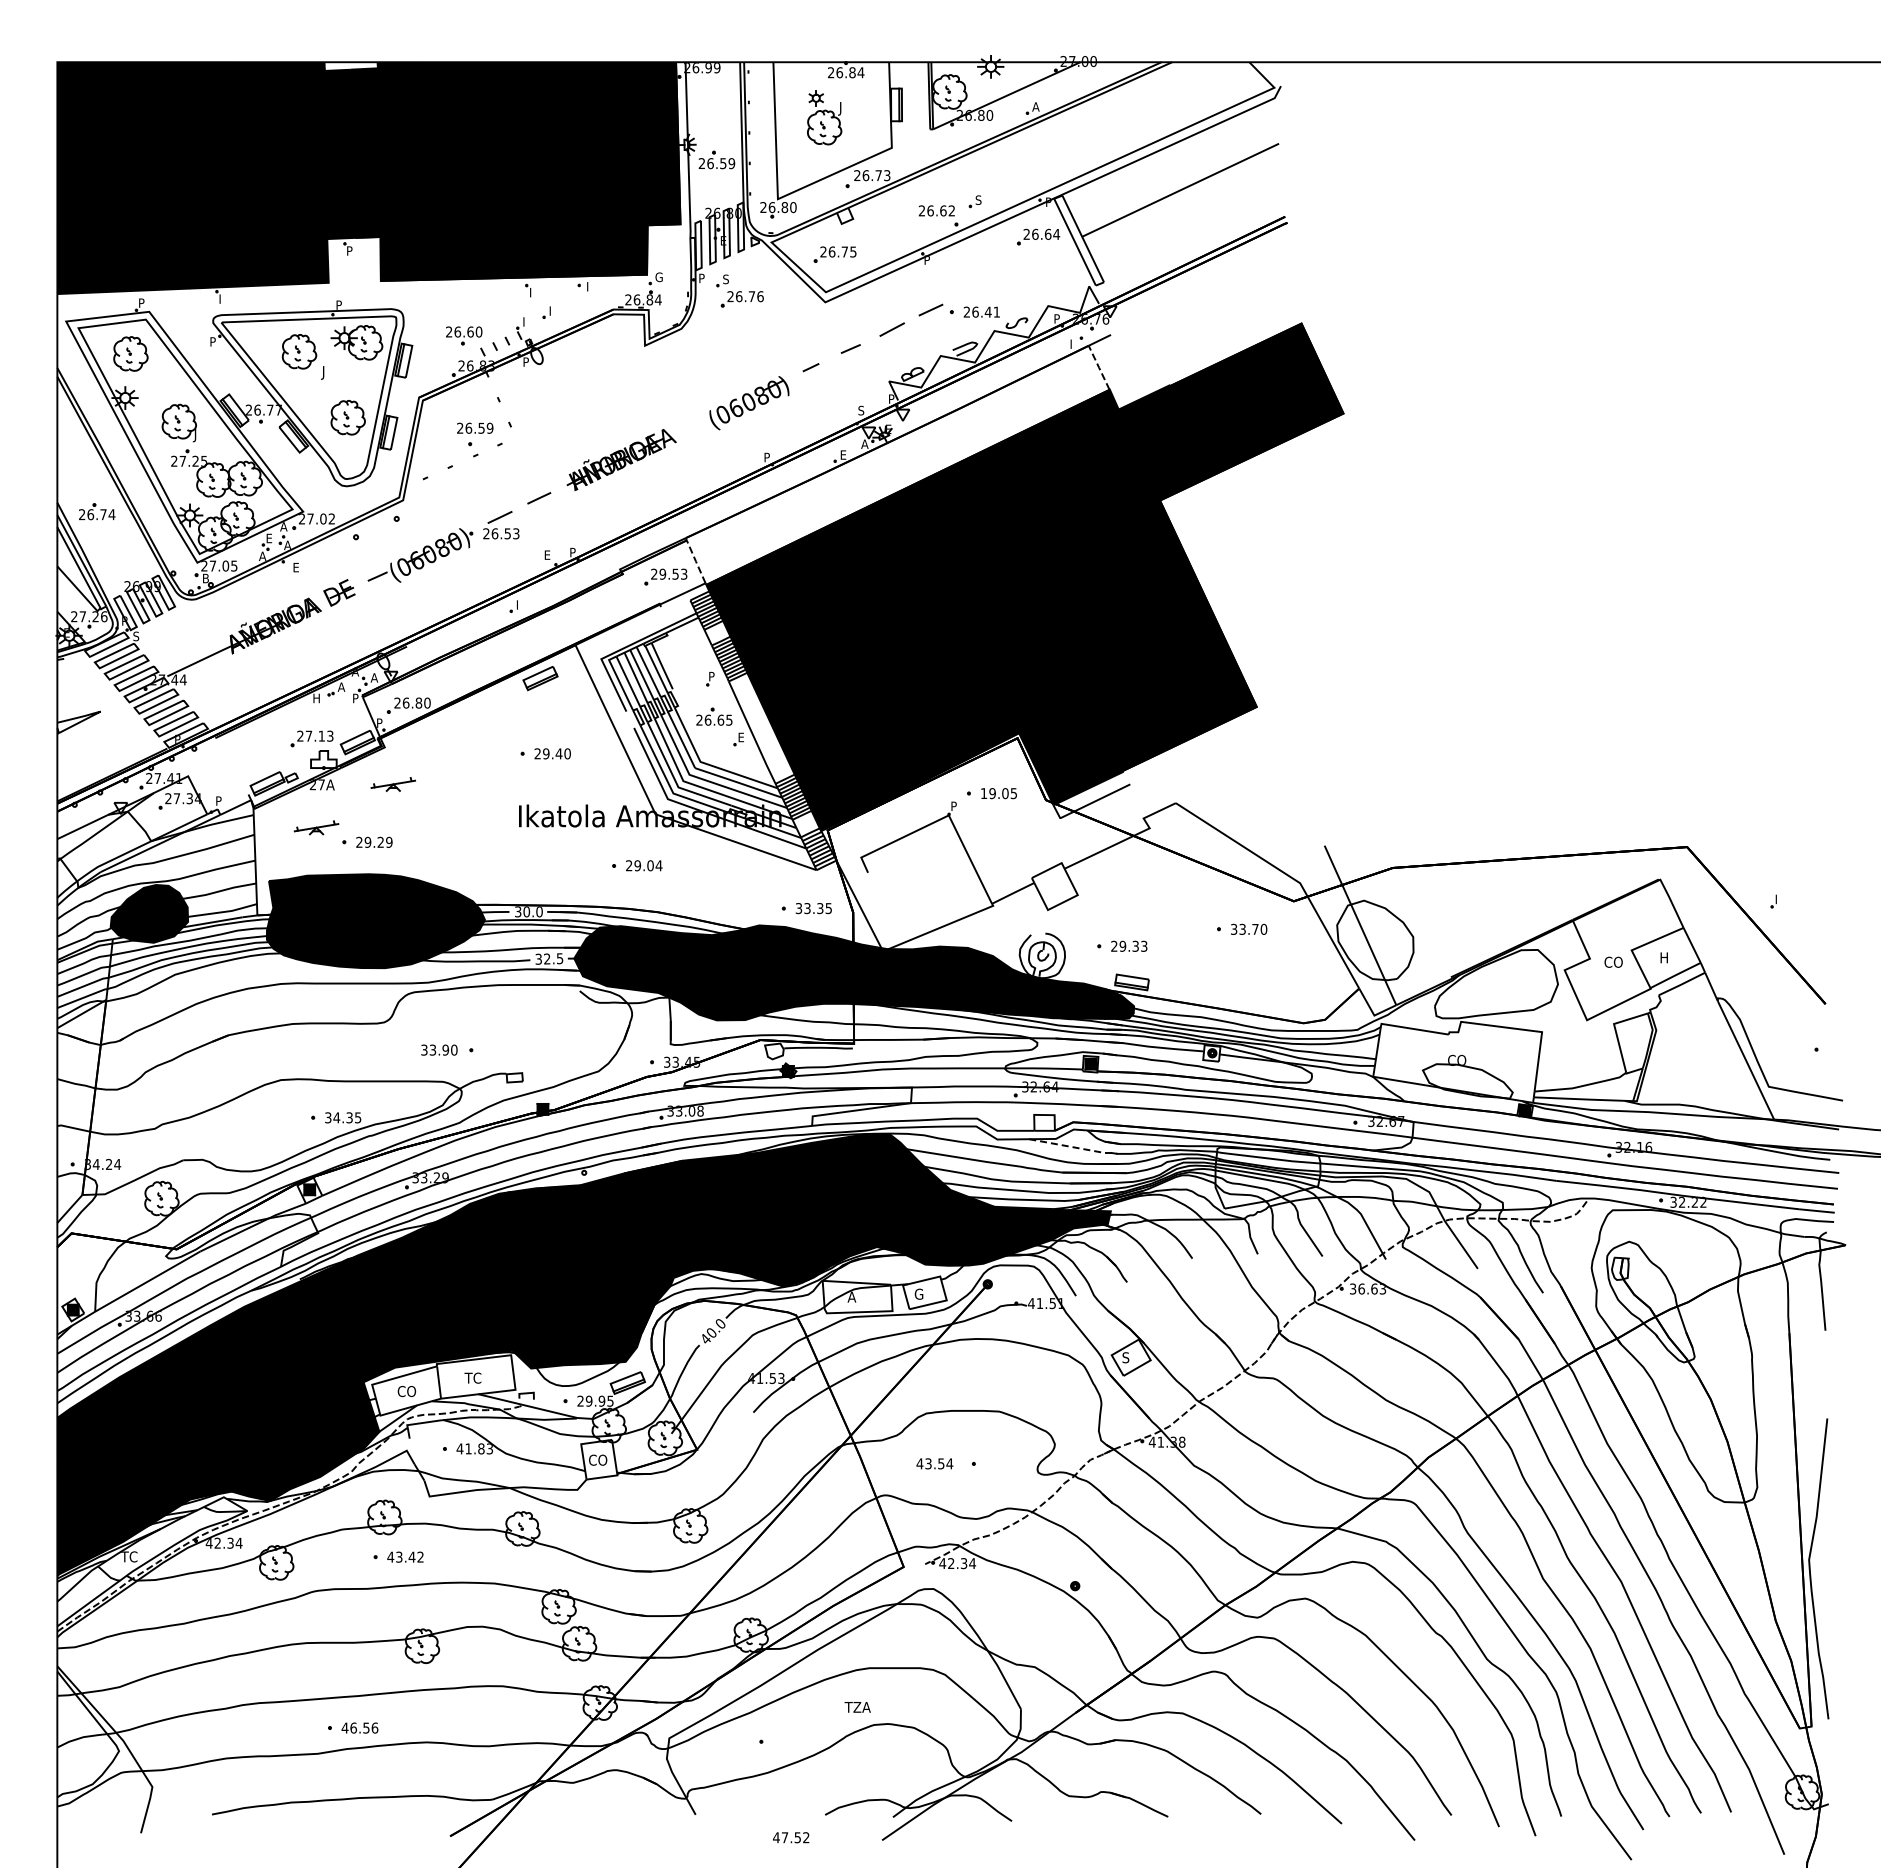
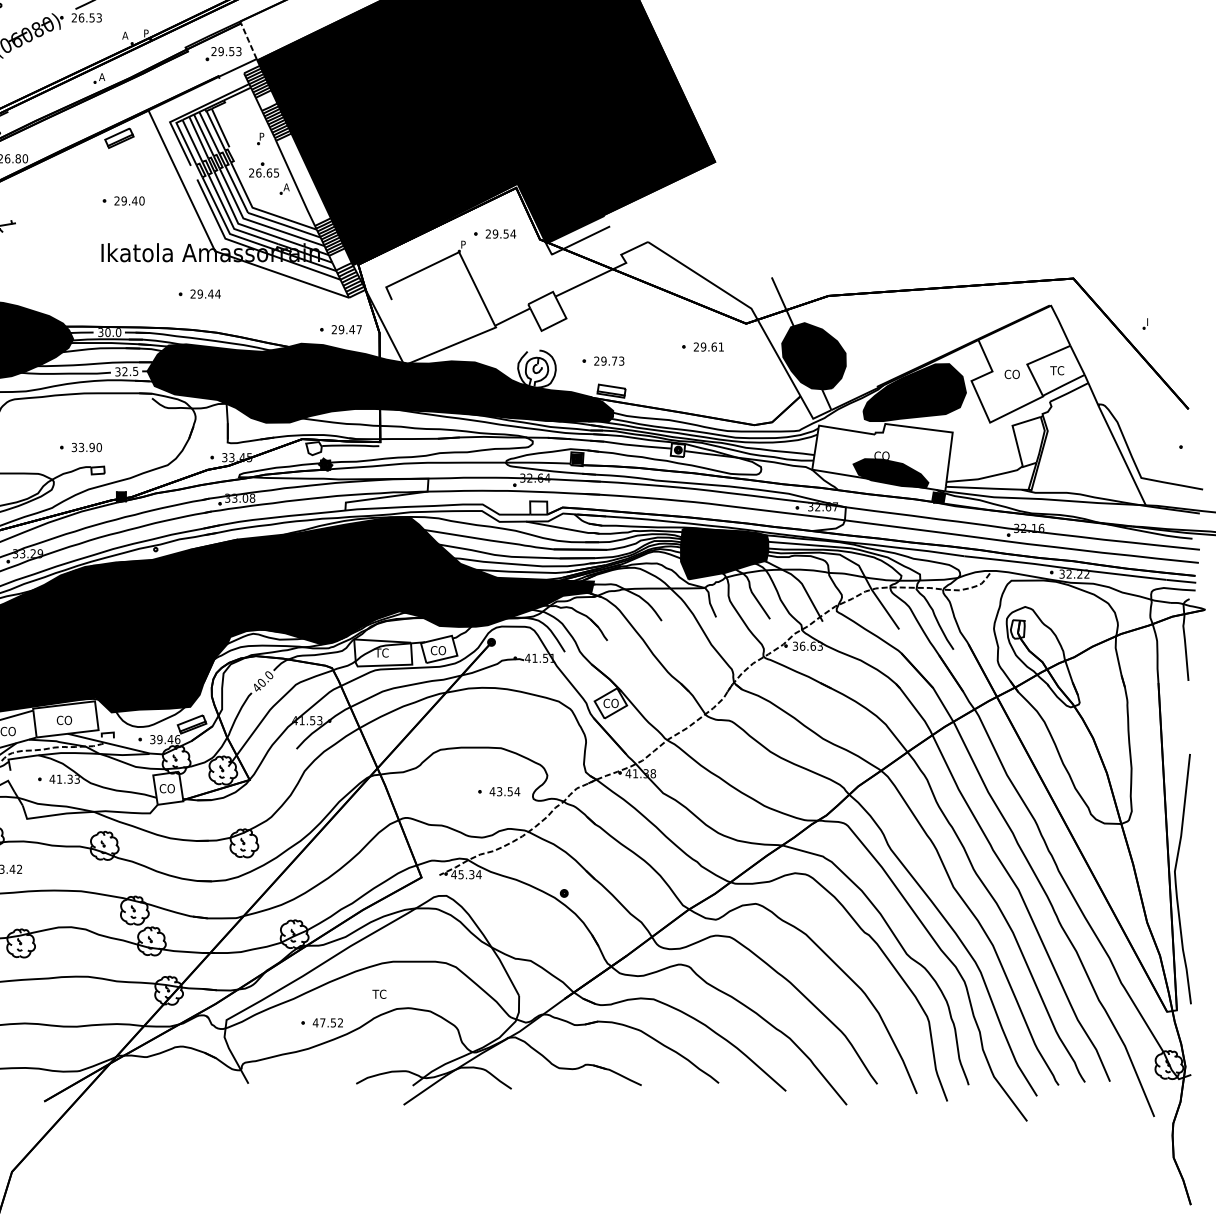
text: (547, 554) -> (125, 35), E -> A
text: (519, 604) -> (101, 76), I -> A
text: (741, 737) -> (286, 187), E -> A
text: (998, 793) -> (500, 233), 19.05 -> 29.54
text: (650, 865) -> (210, 293), 29.04 -> 29.44
text: (813, 908) -> (346, 329), 33.35 -> 29.47
text: (1249, 928) -> (709, 346), 33.70 -> 29.61
fill: (1375, 940) -> (814, 356), added
text: (1135, 945) -> (614, 360), 29.33 -> 29.73
text: (1667, 957) -> (1057, 370), H -> TC
fill: (1496, 983) -> (914, 392), added
text: (439, 1049) -> (86, 446), moved
fill: (1467, 1081) -> (890, 473), added
line: (1074, 1147) -> (563, 528), dashed -> solid
fill: (1267, 1177) -> (724, 553), added
text: (926, 1293) -> (440, 649), G -> CO
text: (855, 1296) -> (381, 652), A -> TC
text: (1131, 1357) -> (611, 703), S -> CO
text: (473, 1377) -> (63, 719), TC -> CO
text: (595, 1400) -> (165, 739), 29.95 -> 39.46
text: (481, 1448) -> (70, 778), 41.83 -> 41.33
text: (934, 1463) -> (504, 791), moved
text: (951, 1563) -> (461, 874), 42.34 -> 45.34
text: (861, 1706) -> (386, 993), TZA -> TC
text: (791, 1837) -> (328, 1022), moved

